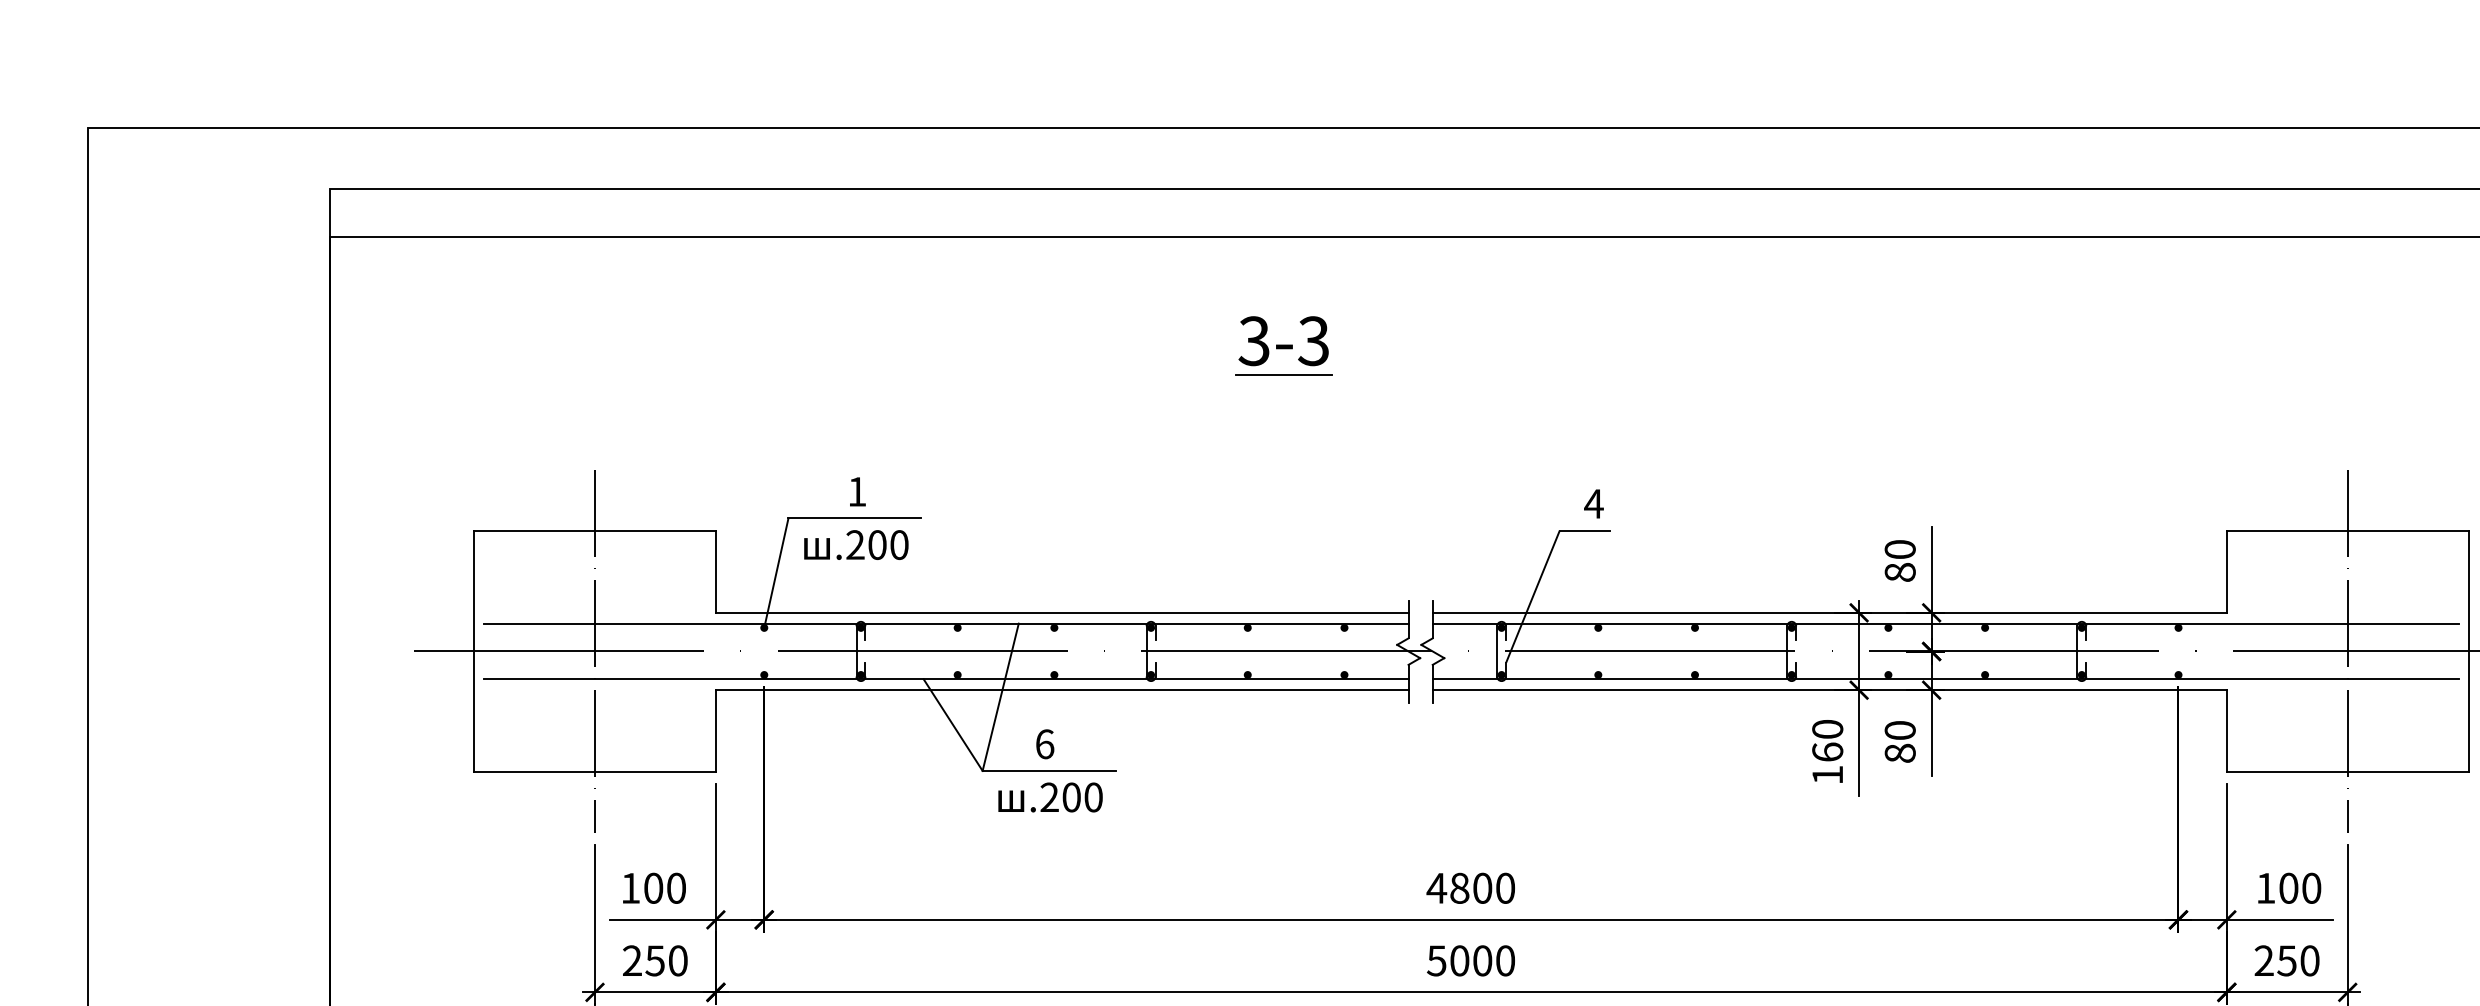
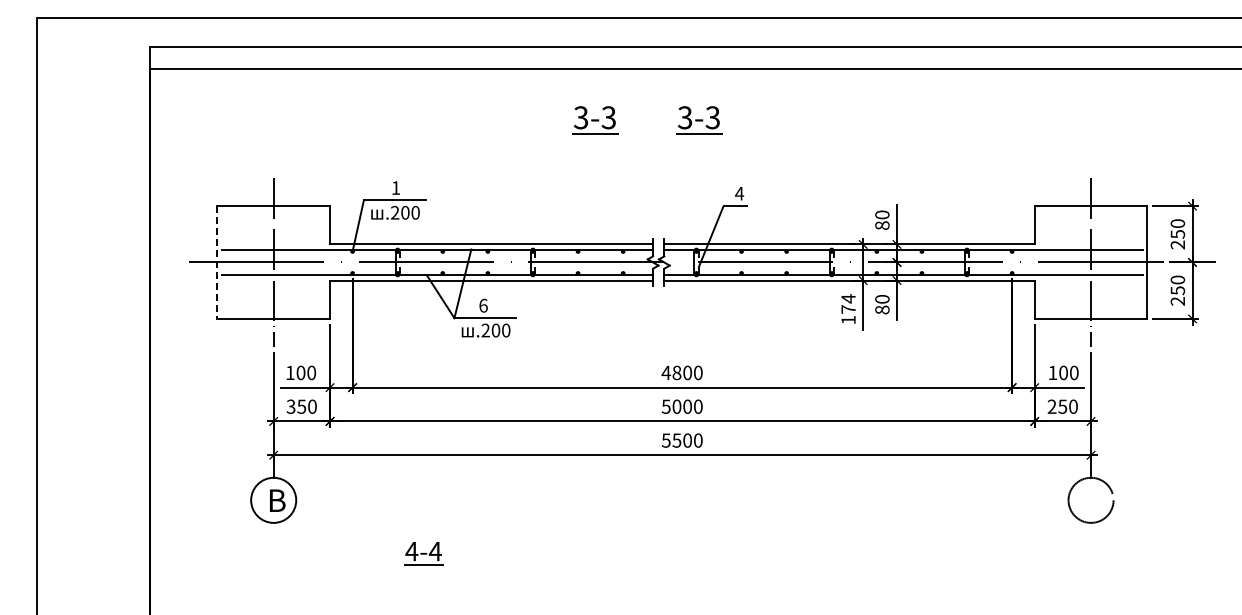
part: (1508, 347) -> (699, 120), added
line: (474, 651) -> (217, 262), solid -> dashed
text: (1827, 739) -> (848, 303), 160 -> 174
text: (631, 960) -> (290, 406), 250 -> 350

